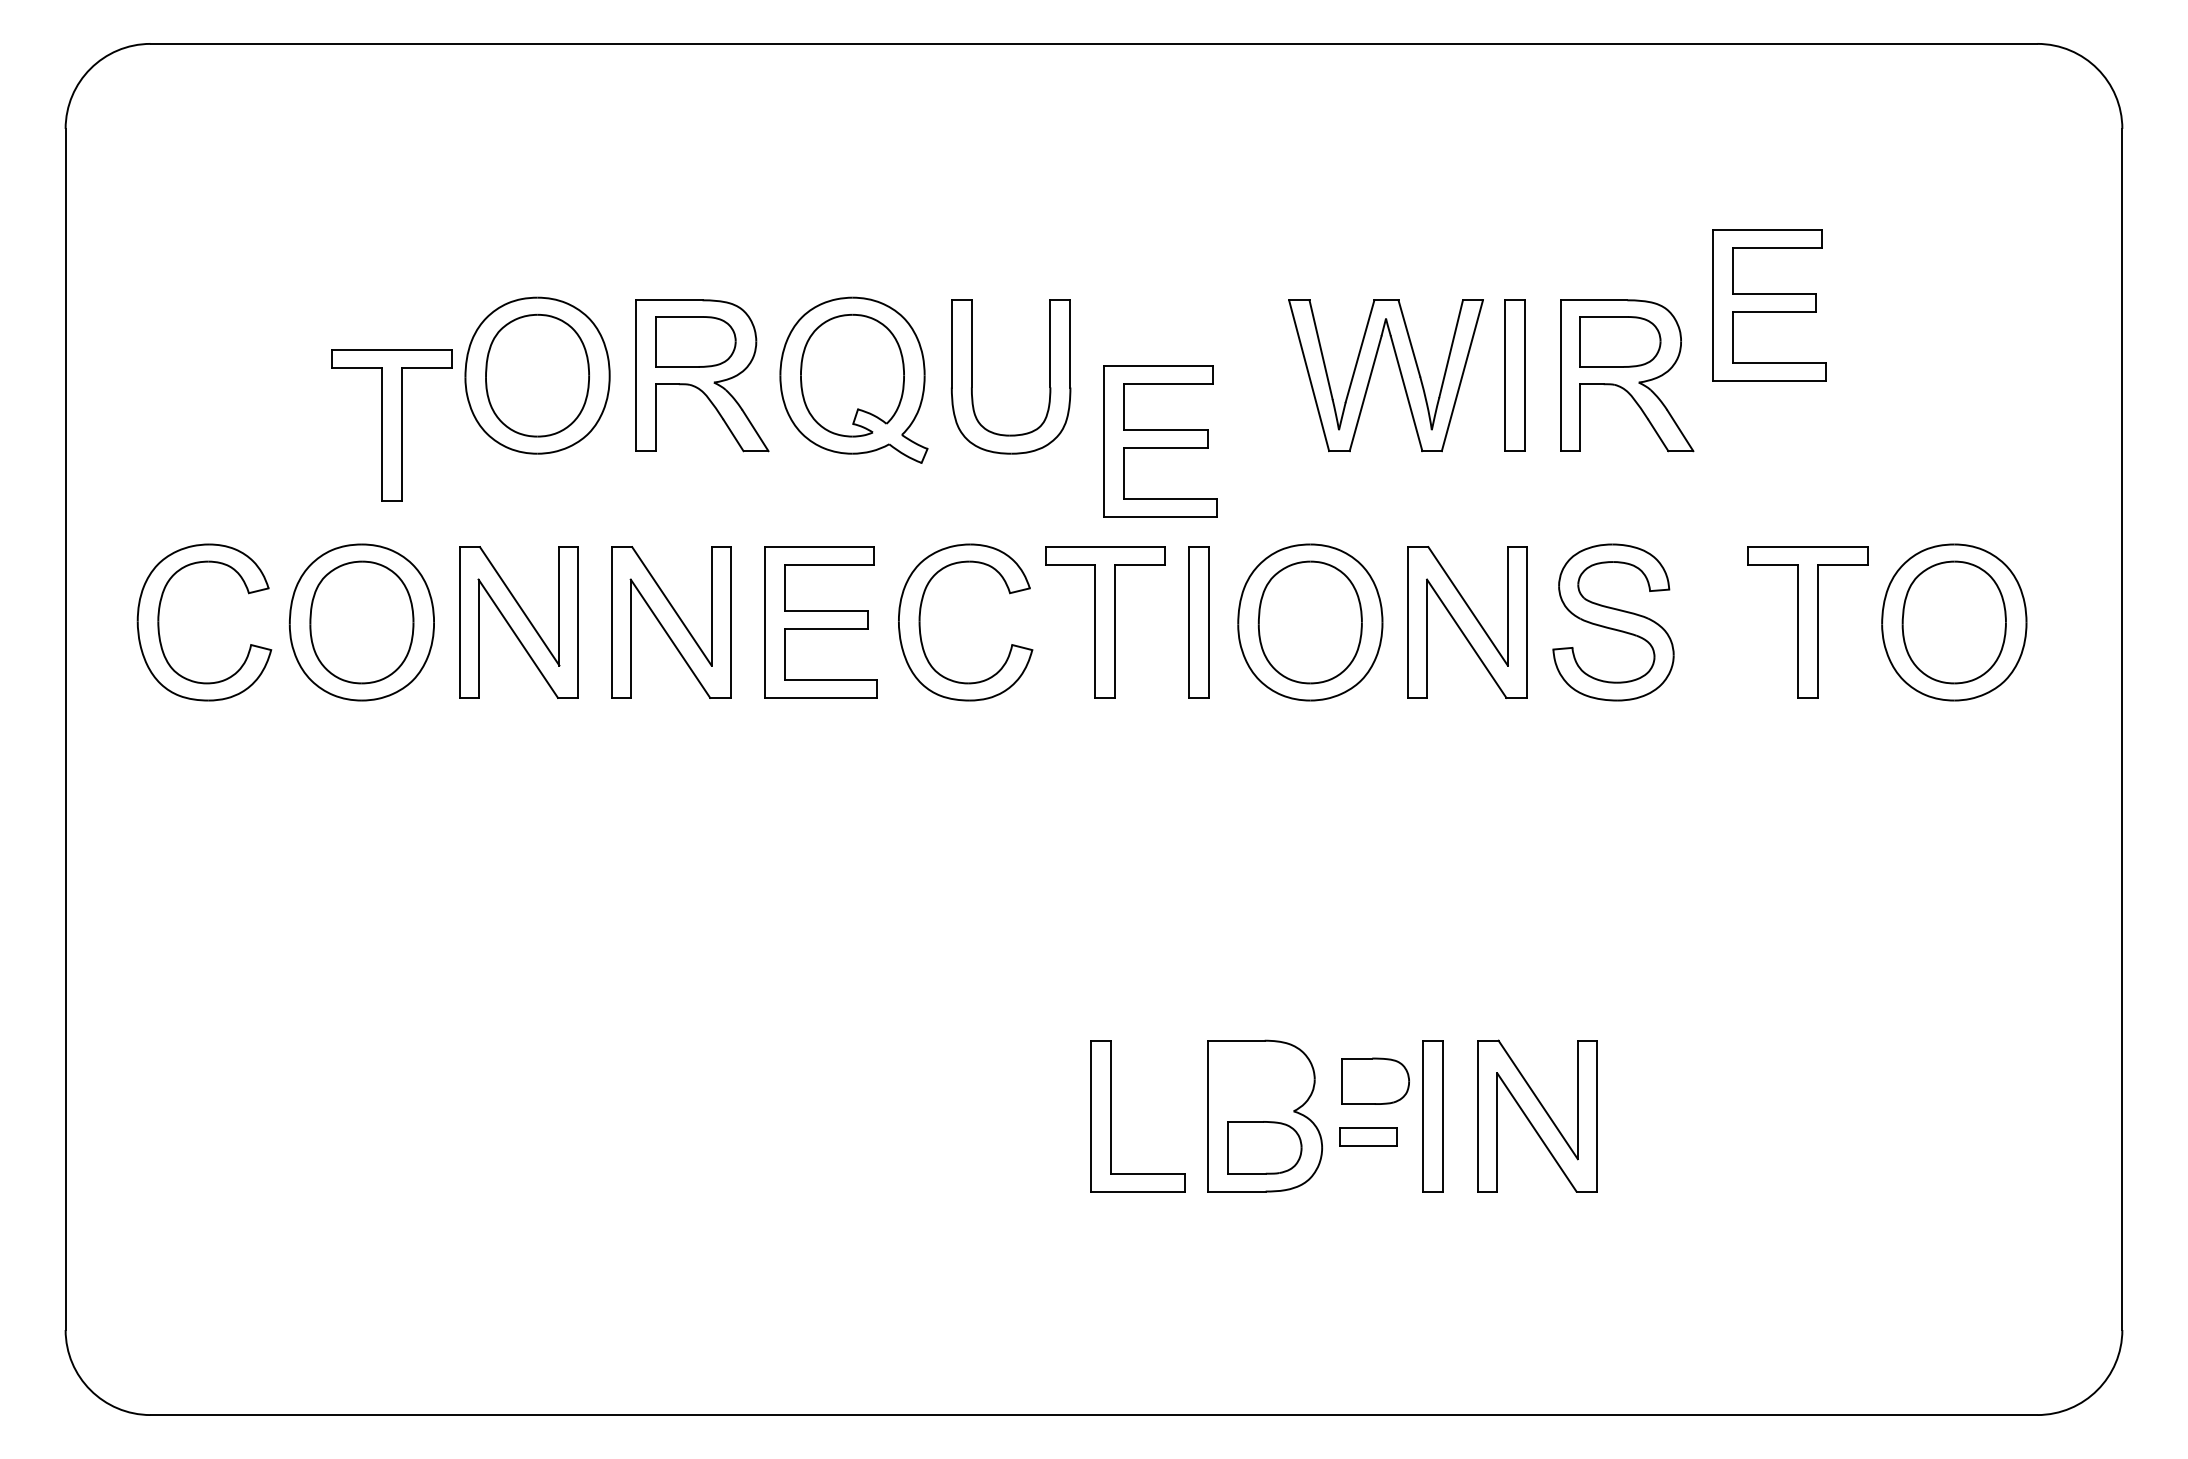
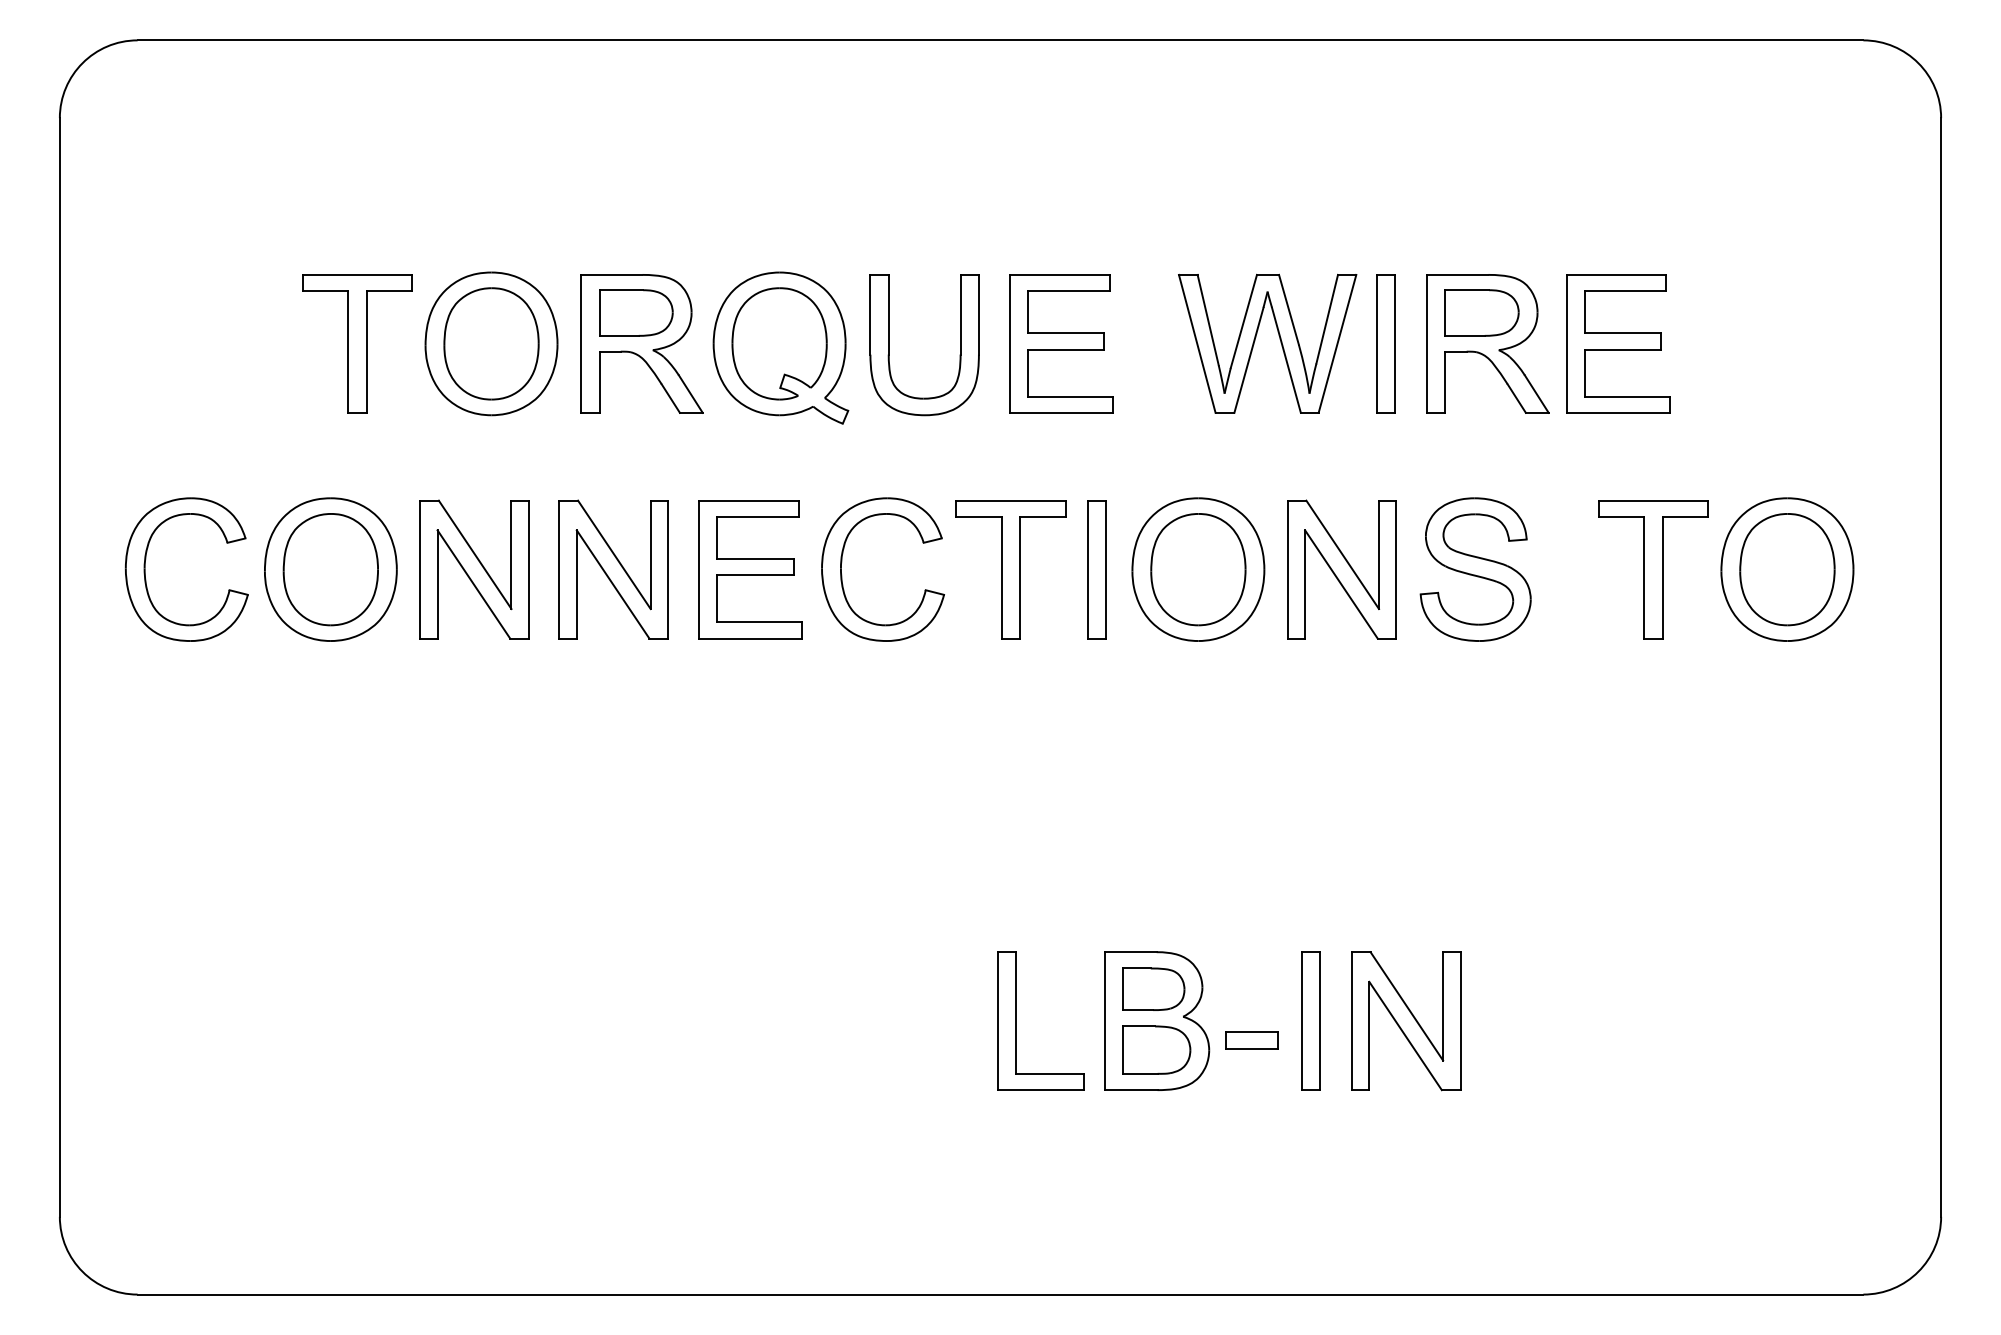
part: (1769, 305) -> (1618, 343), moved
part: (391, 425) -> (357, 343), moved
part: (1160, 441) -> (1061, 343), moved
part: (1375, 1080) -> (1153, 988), moved

